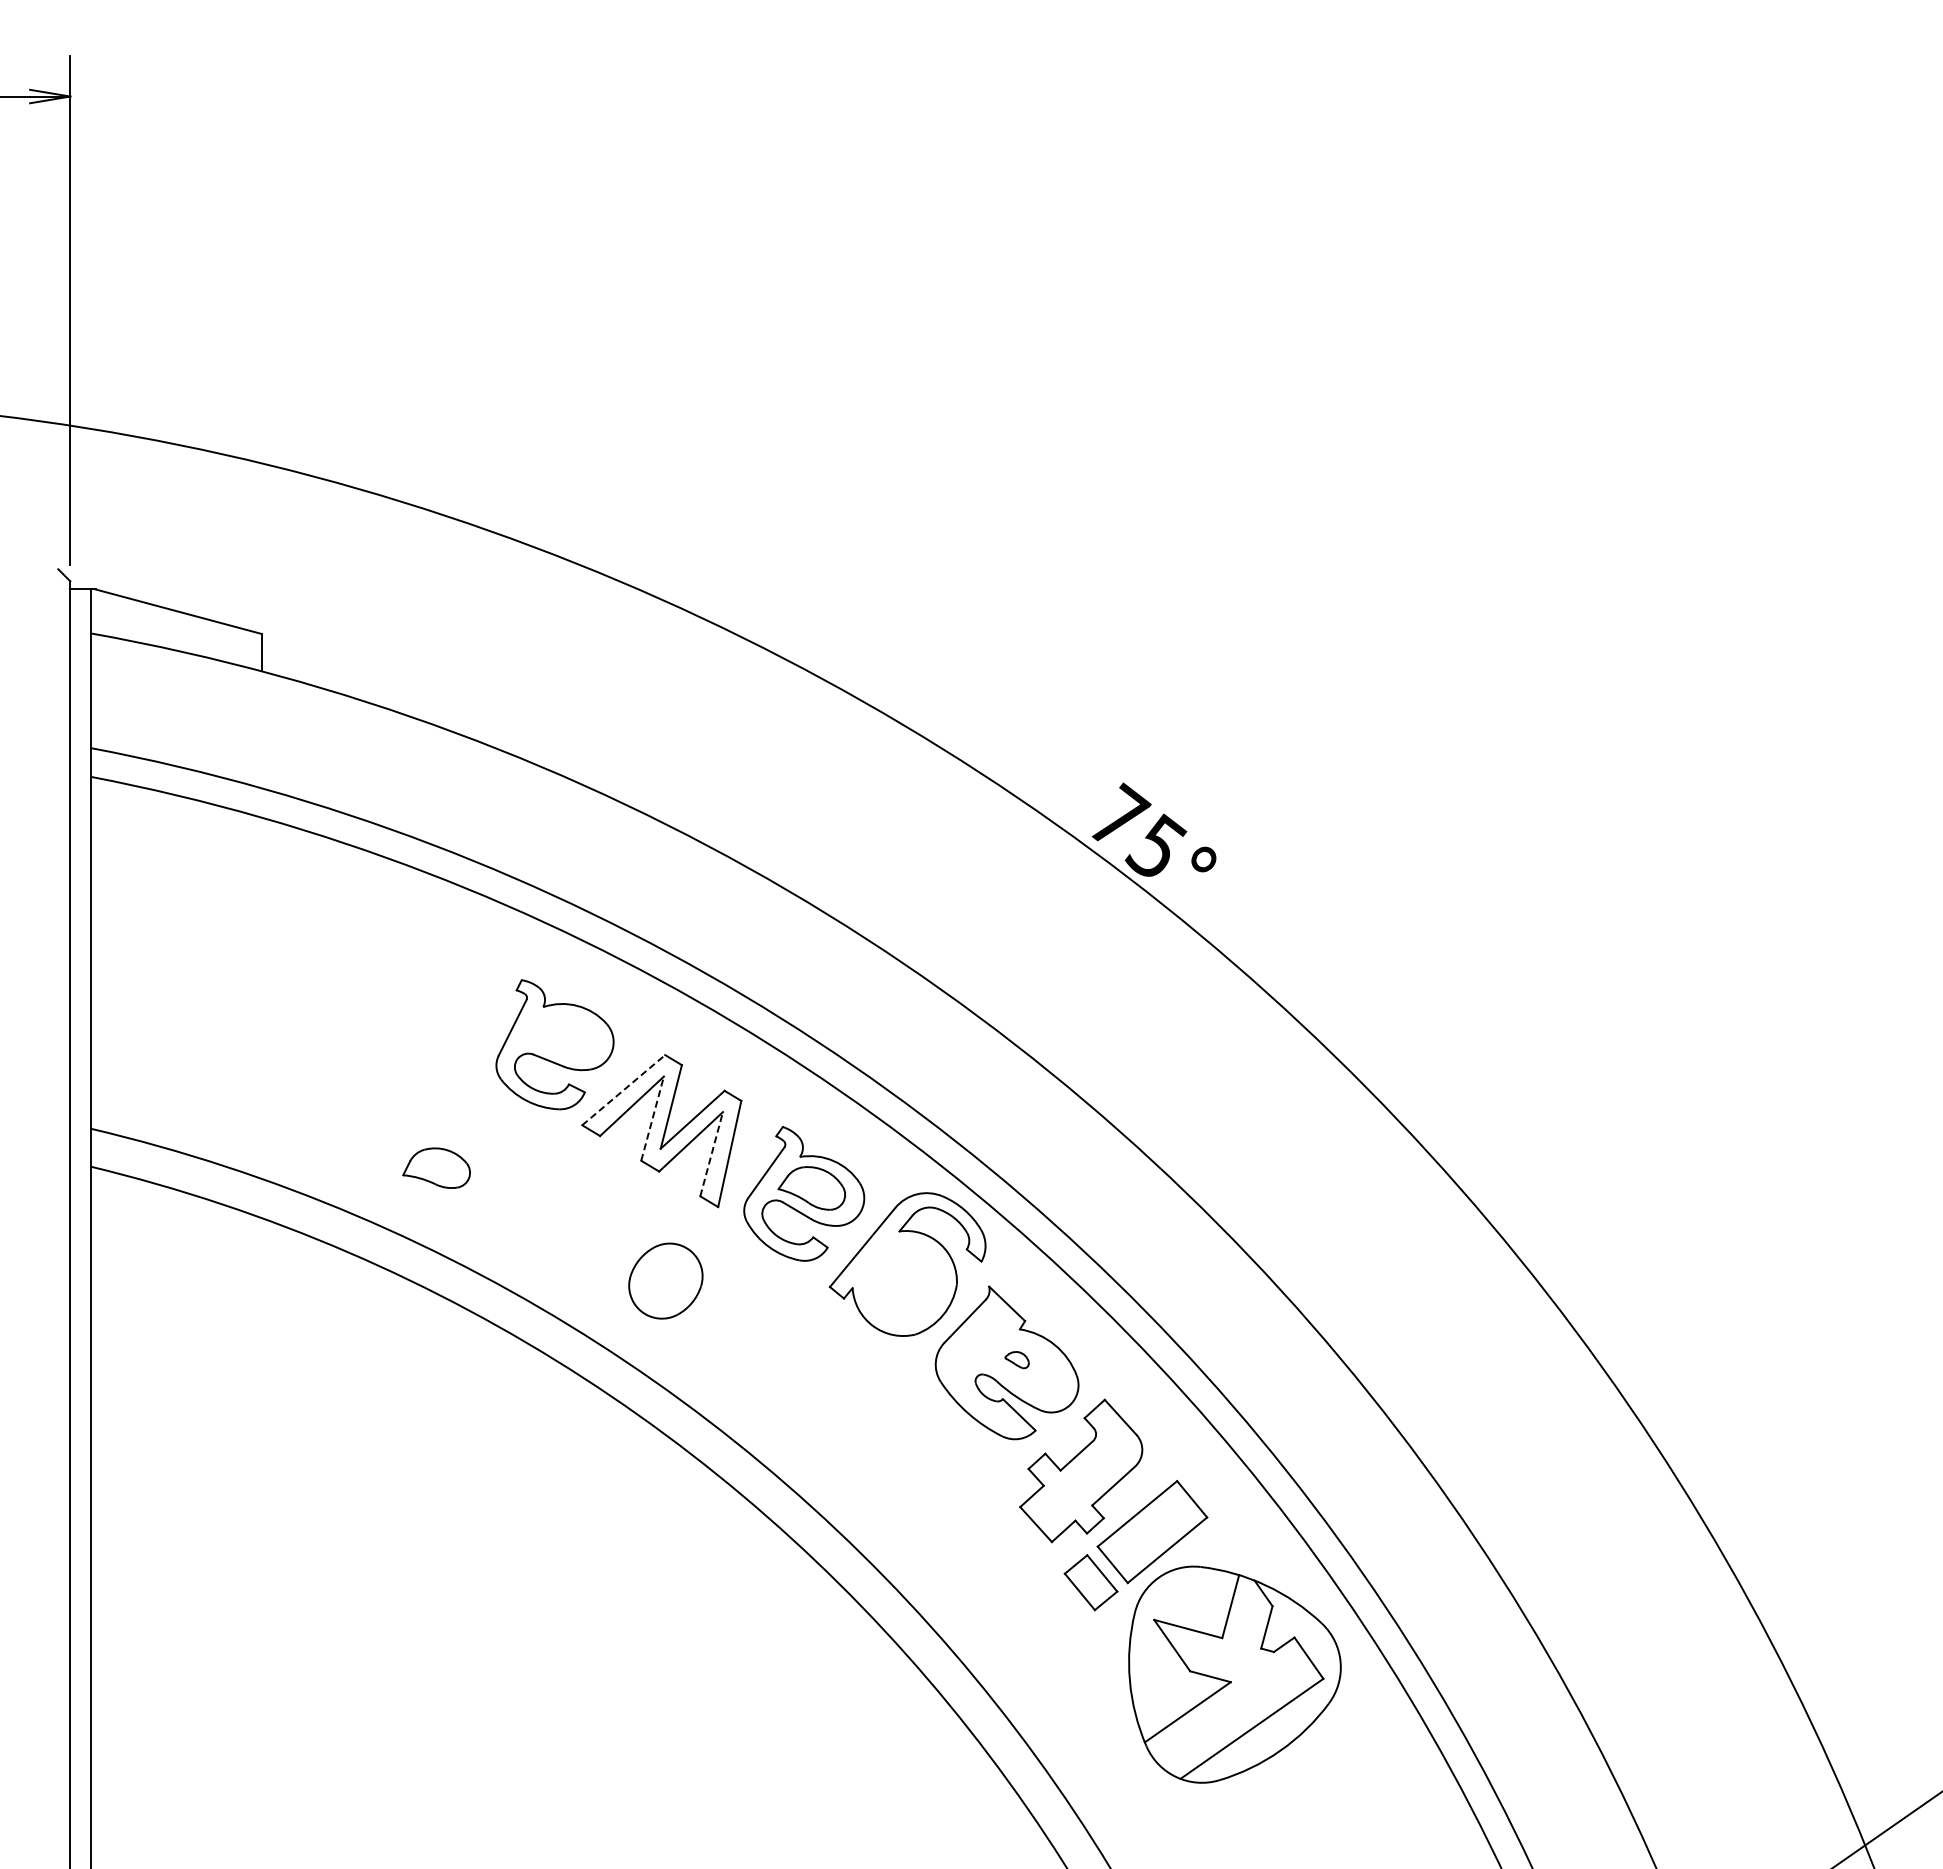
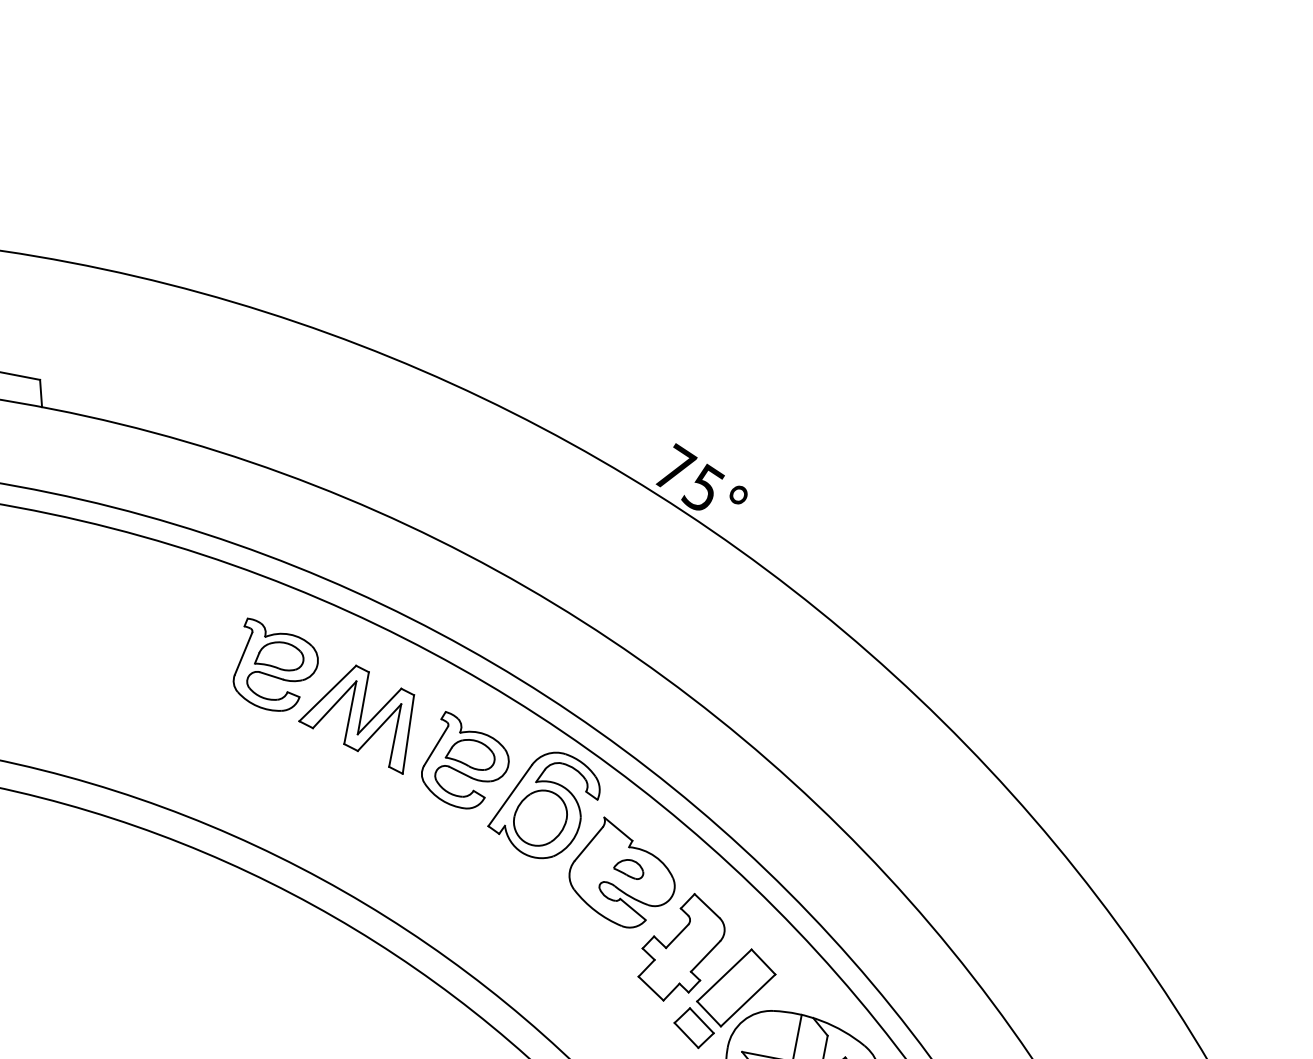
line: (624, 1089) -> (328, 692), dashed -> solid
line: (652, 1118) -> (350, 712), dashed -> solid
line: (711, 1154) -> (395, 735), dashed -> solid
part: (436, 1167) -> (278, 656), moved
part: (665, 1280) -> (540, 817), moved
part: (1016, 1359) -> (628, 869), size x1.67

